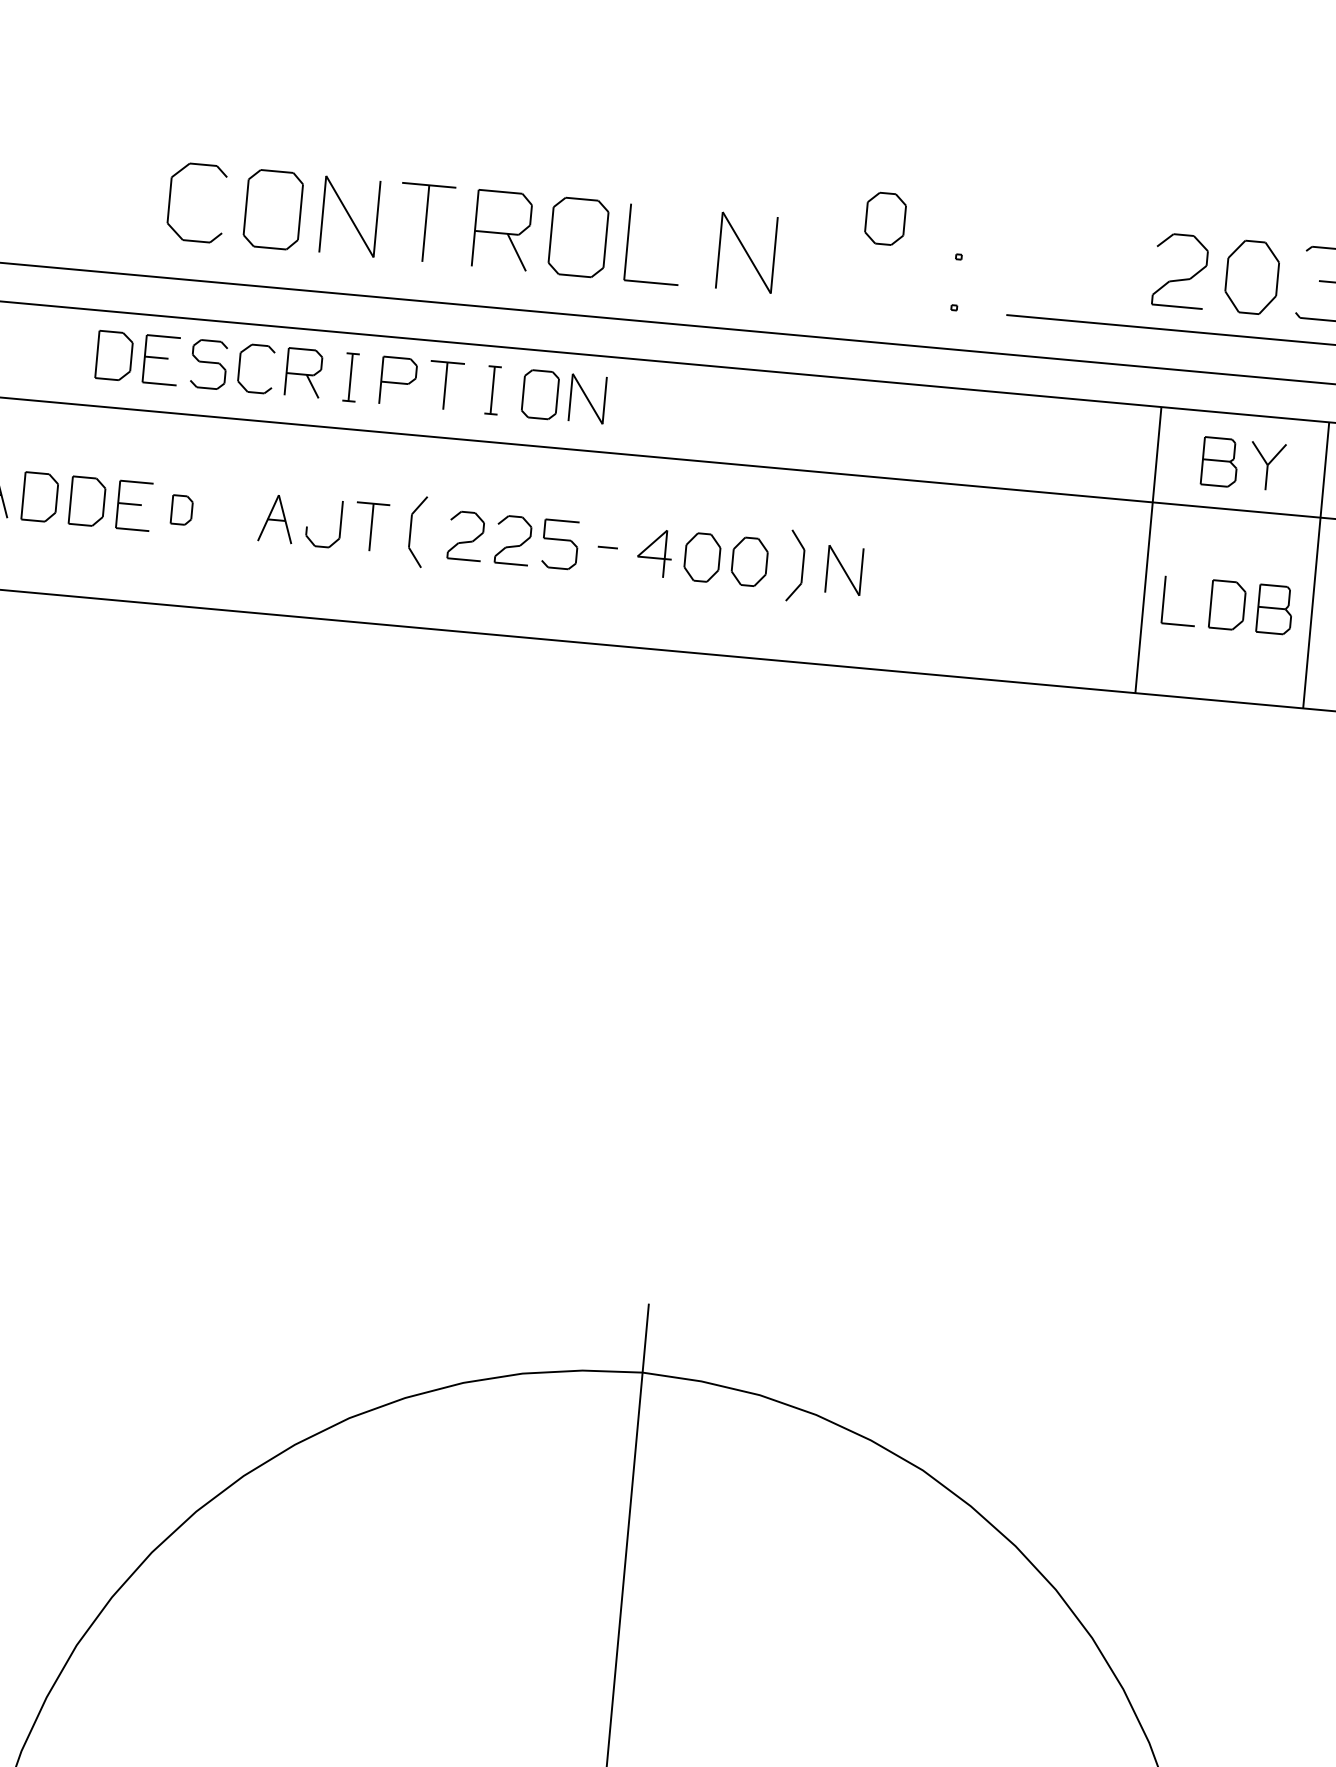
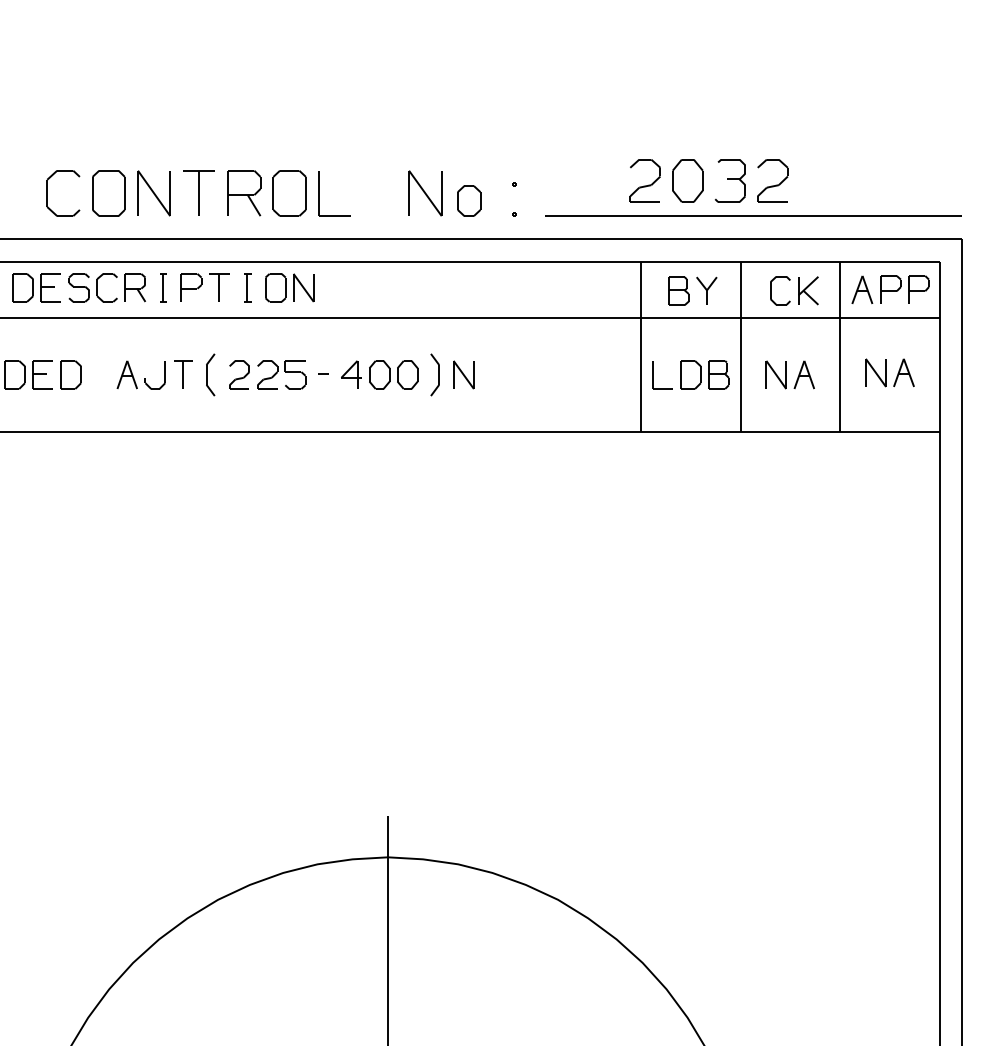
part: (886, 217) -> (469, 200), moved
part: (746, 252) -> (425, 193), moved
part: (181, 509) -> (70, 374), size x1.67

